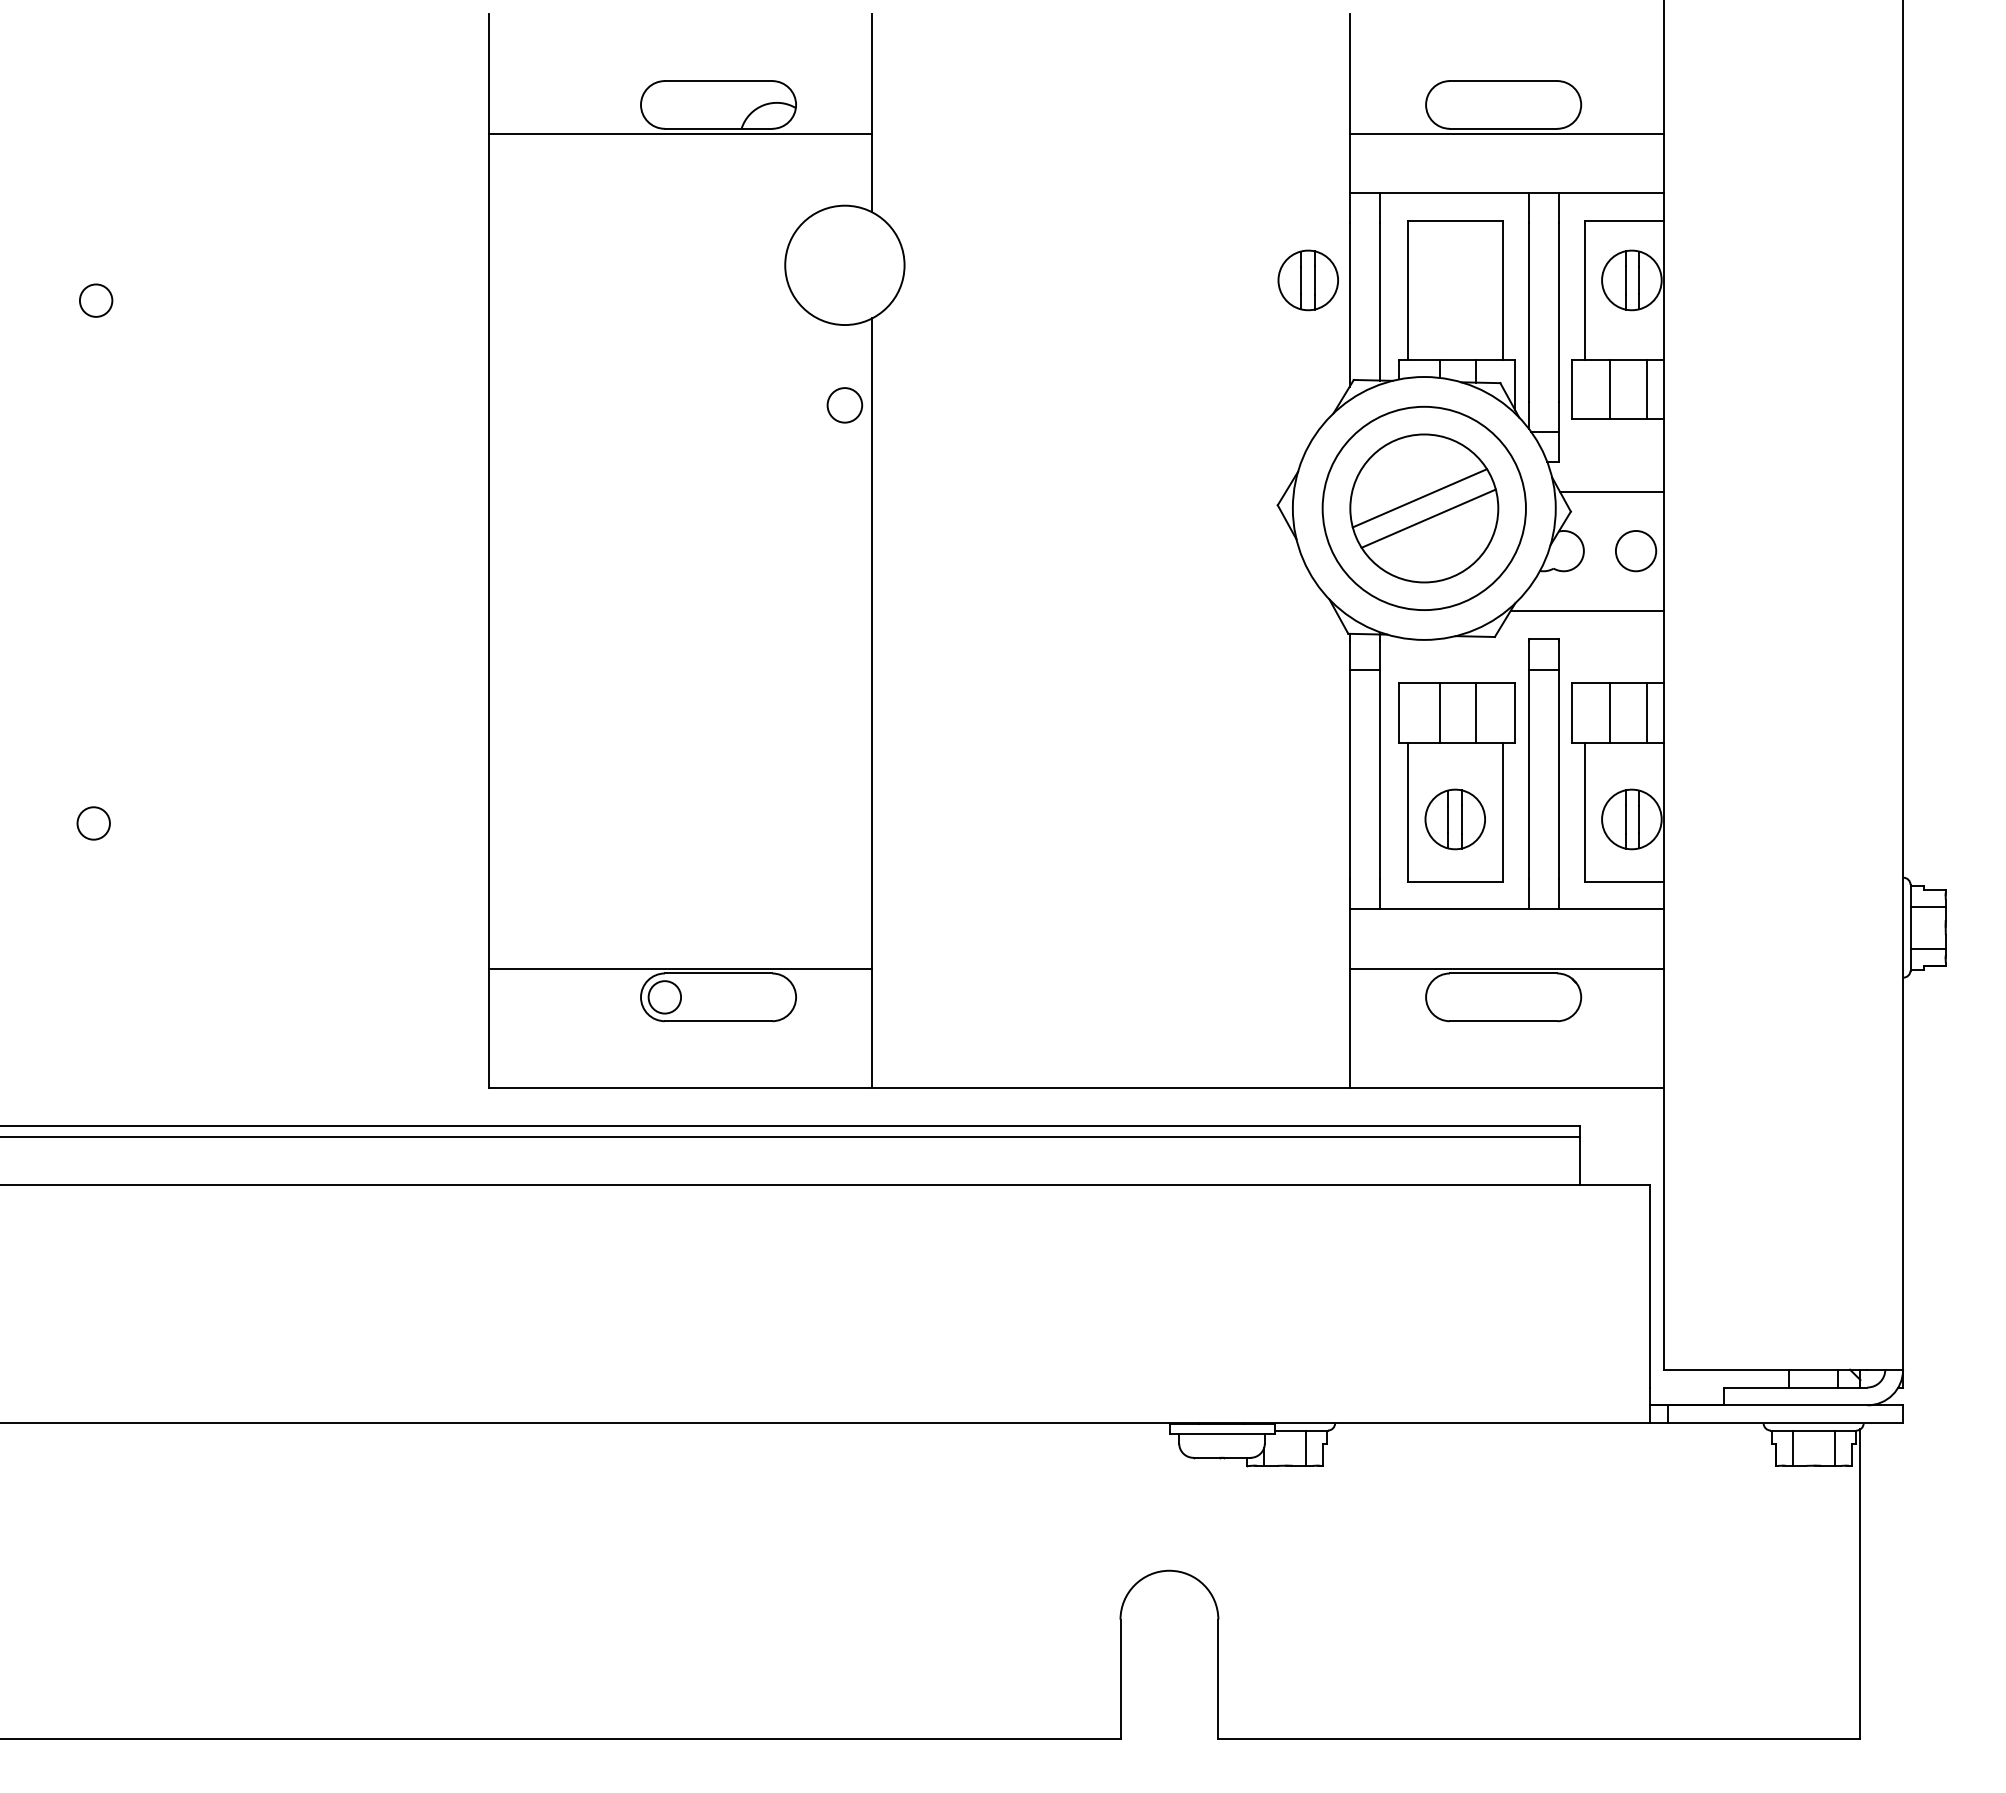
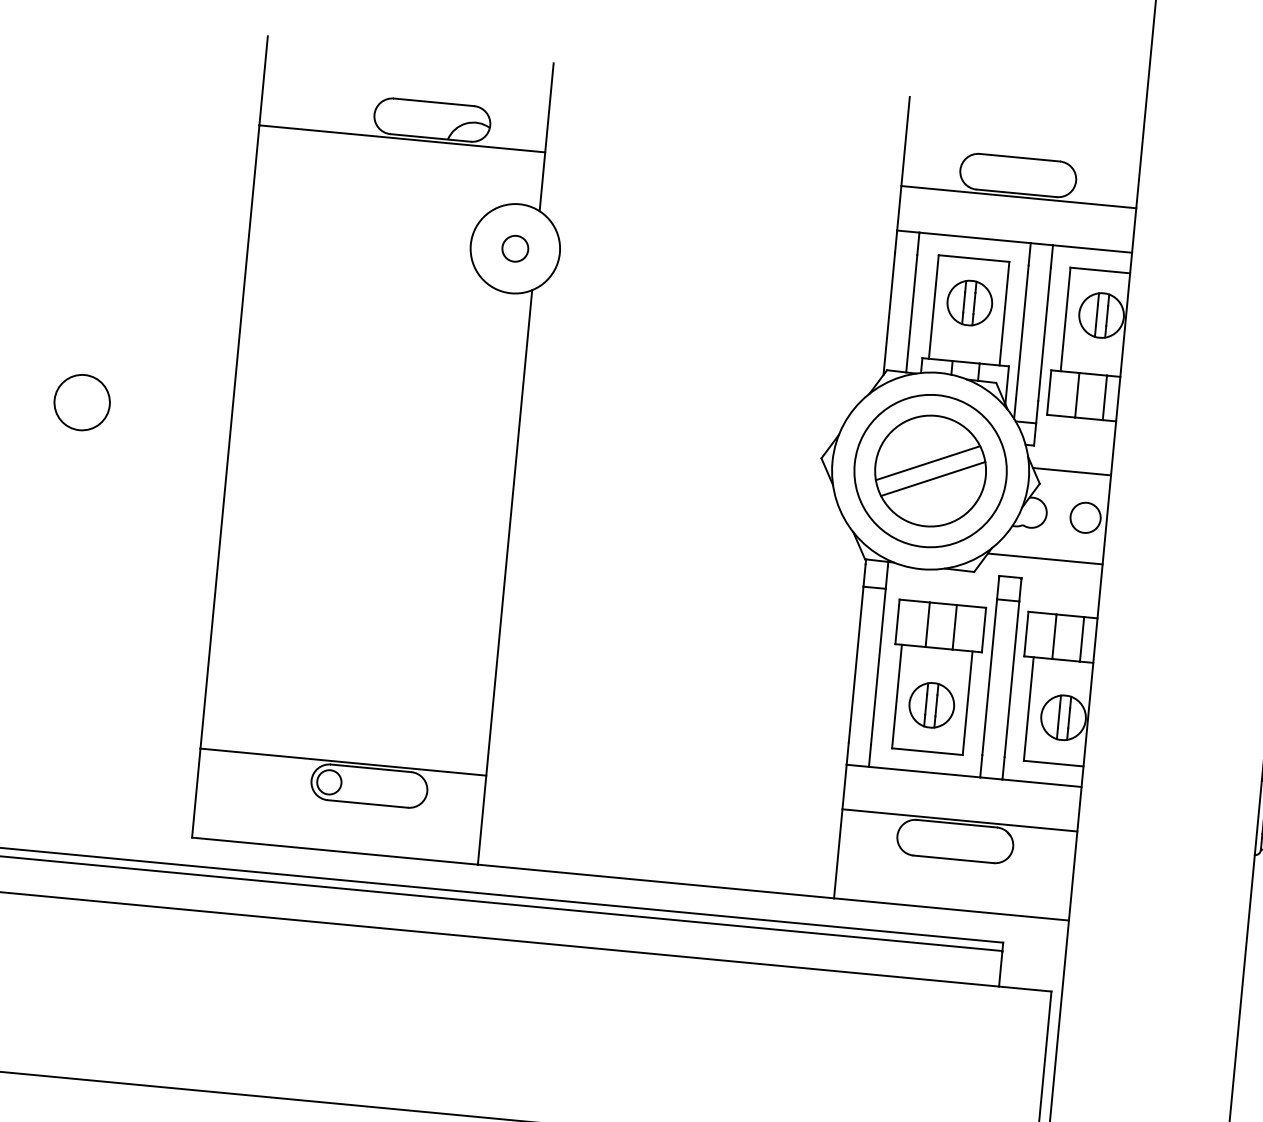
part: (1307, 280) -> (969, 303), moved
circle: (844, 405) -> (515, 248), moved
circle: (288, 523) -> (81, 402), added

